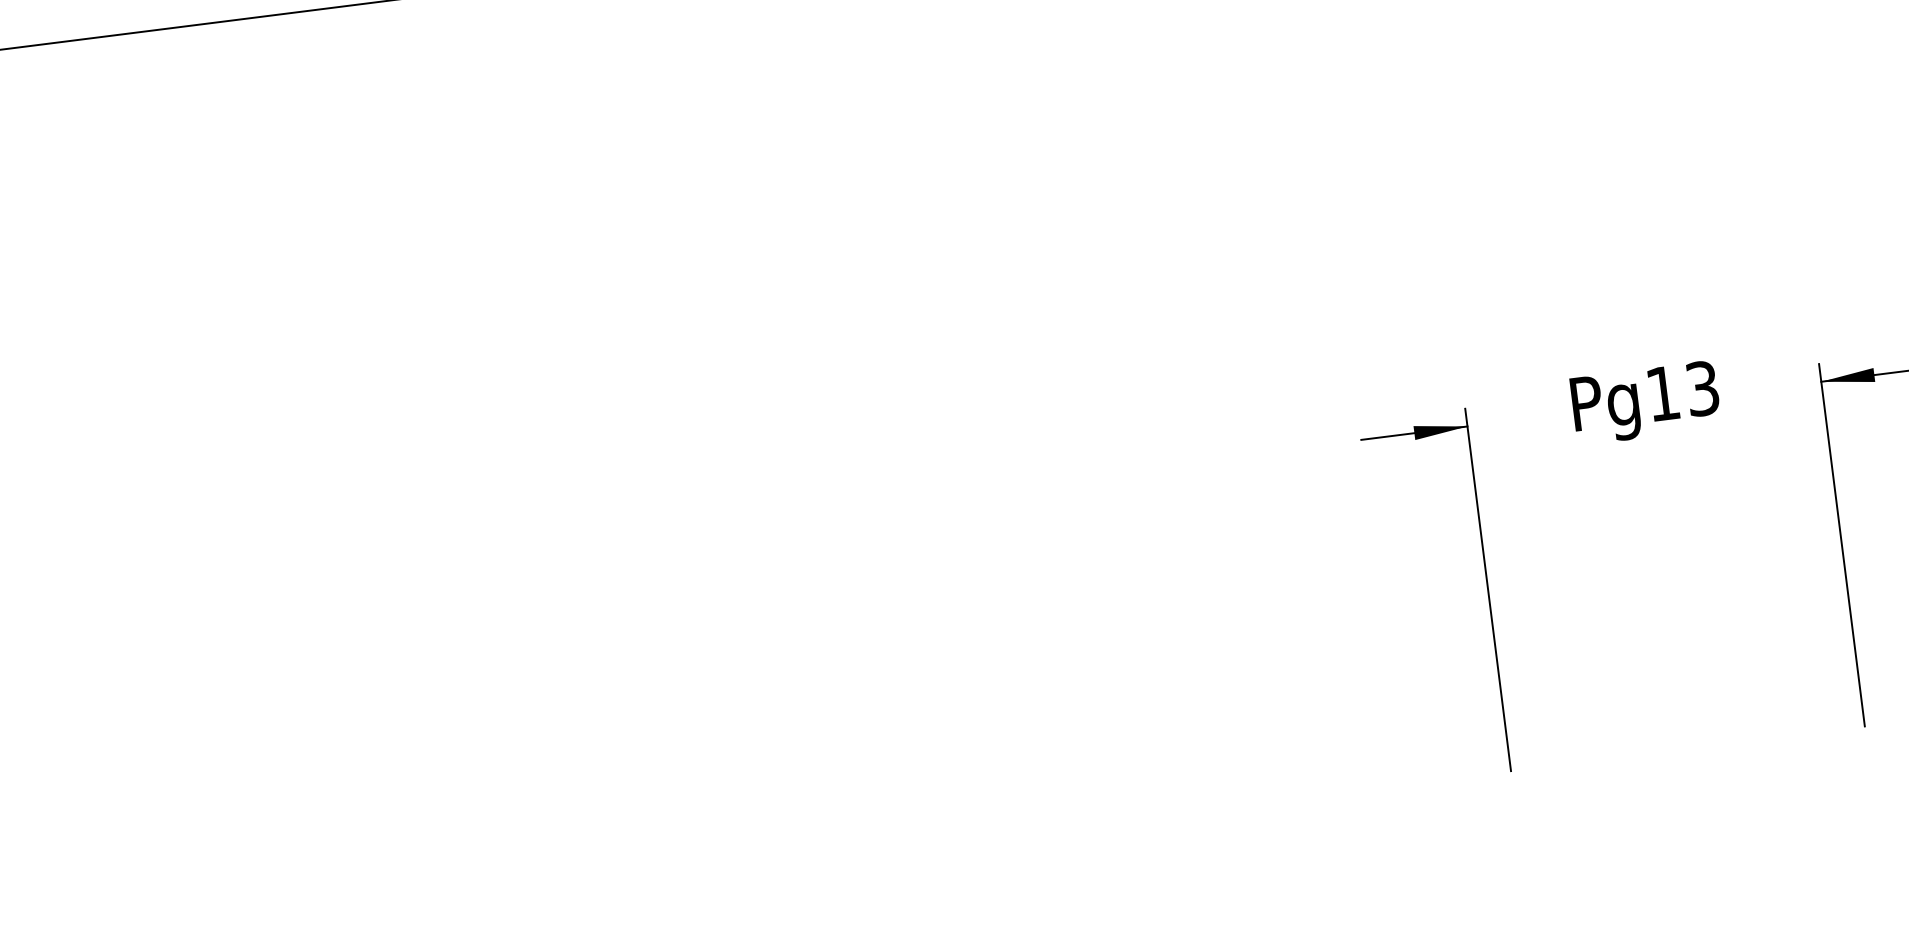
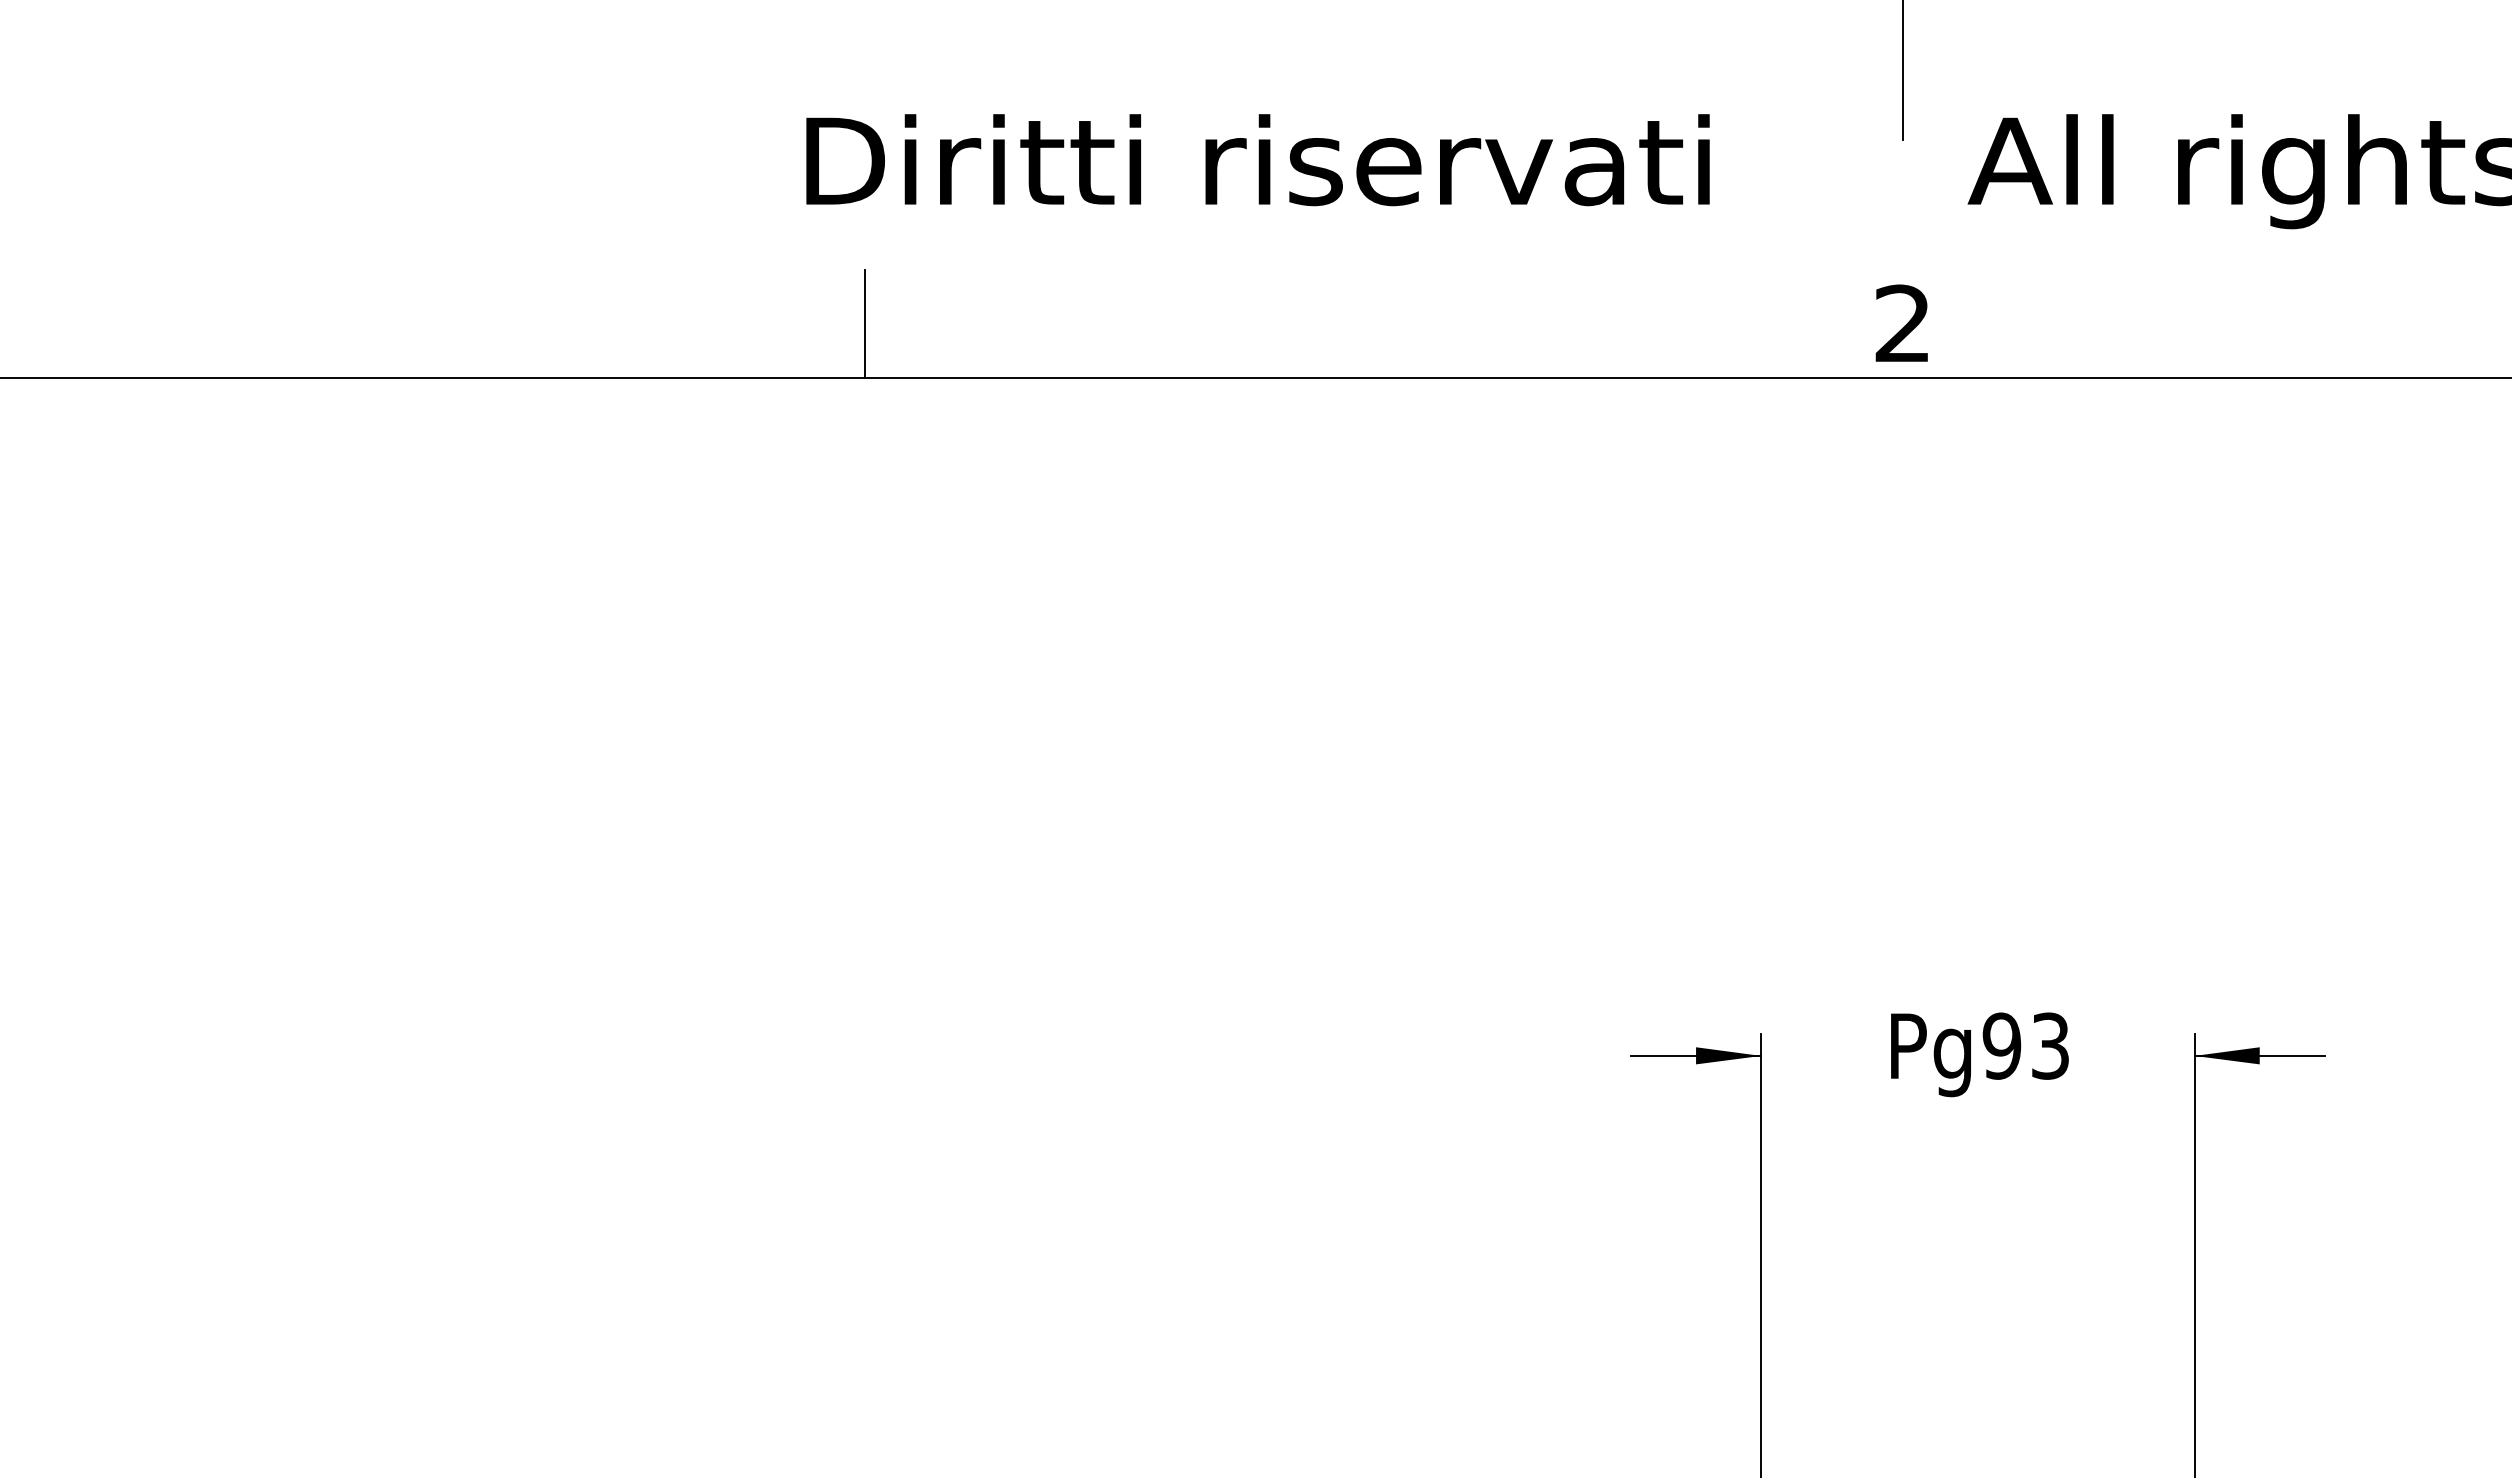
text: (1662, 393) -> (2001, 1045), Pg13 -> Pg93

